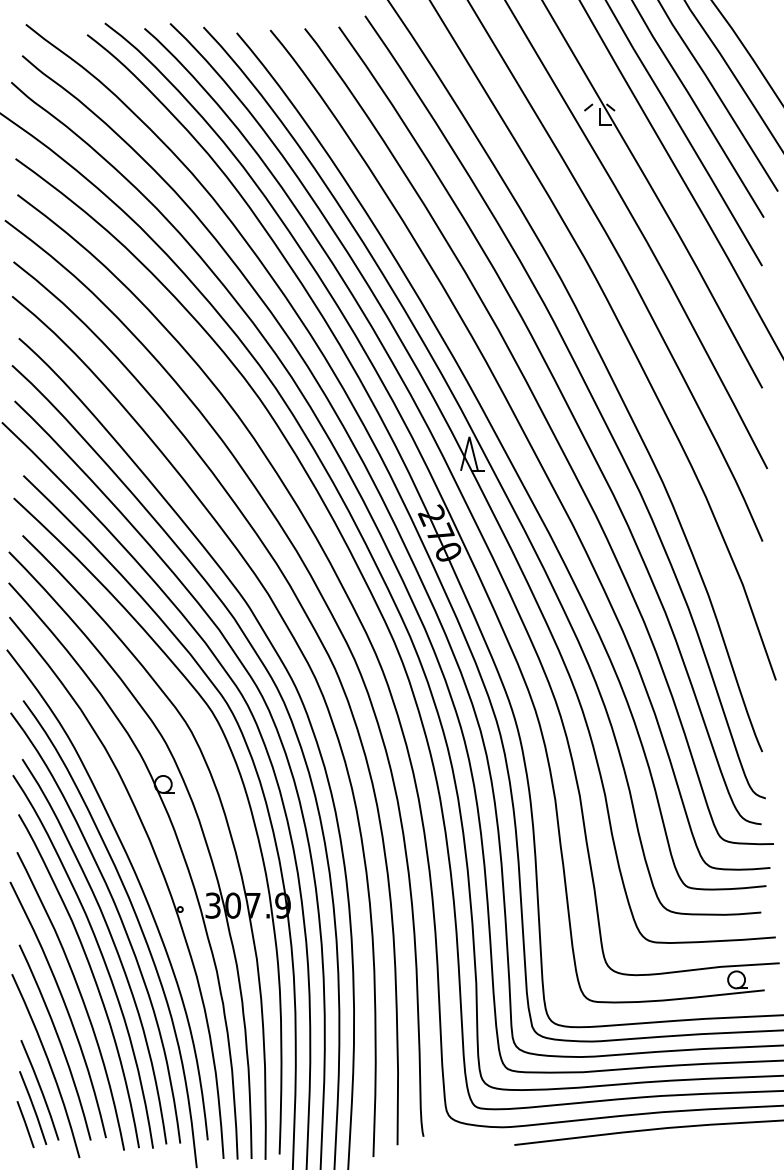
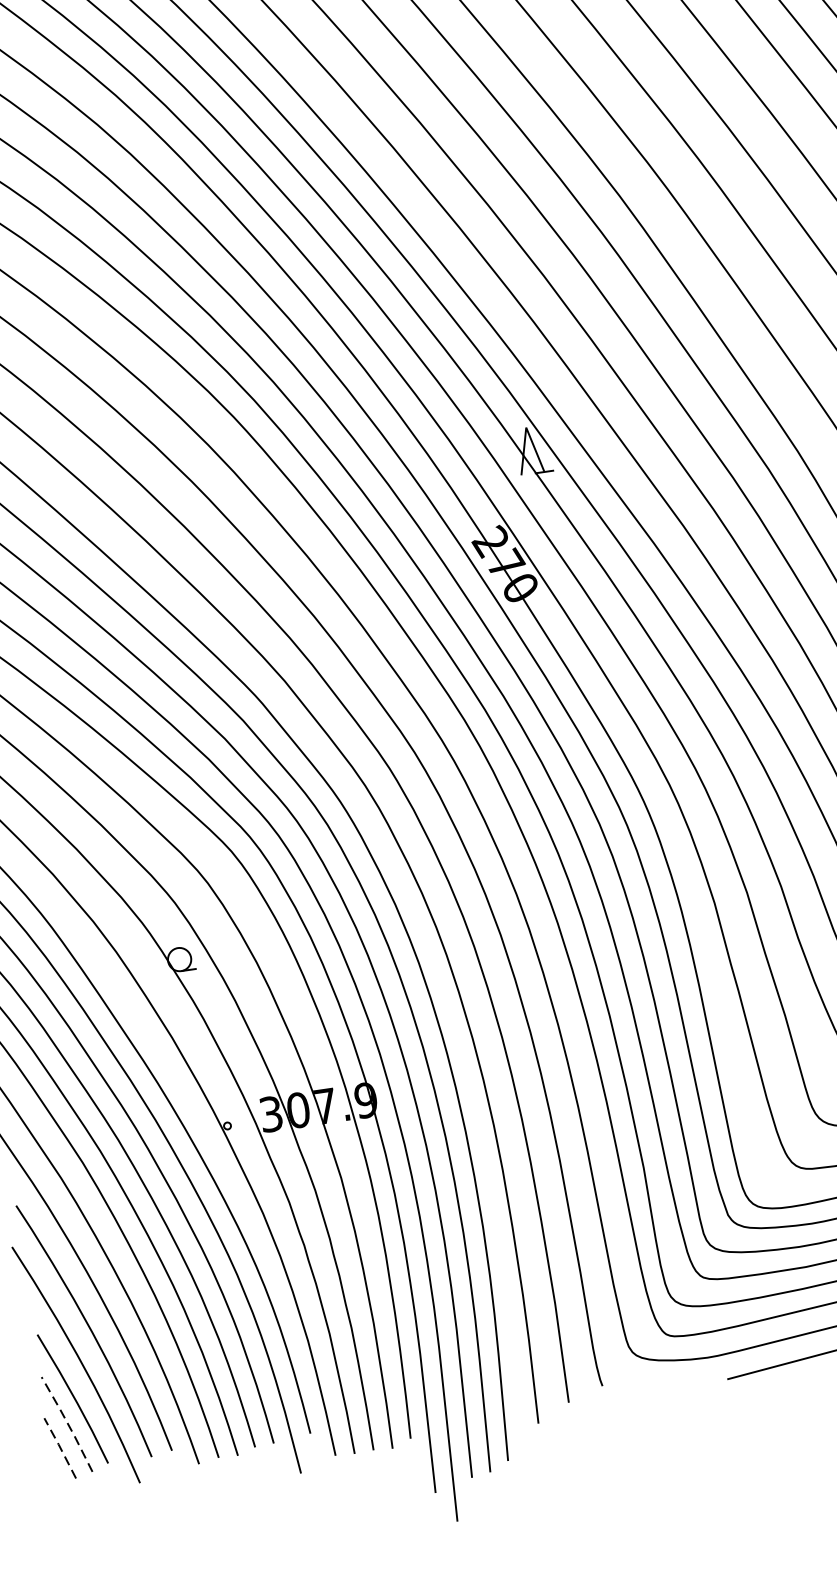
line: (33, 1107) -> (67, 1423), solid -> dashed
line: (25, 1123) -> (59, 1446), solid -> dashed

